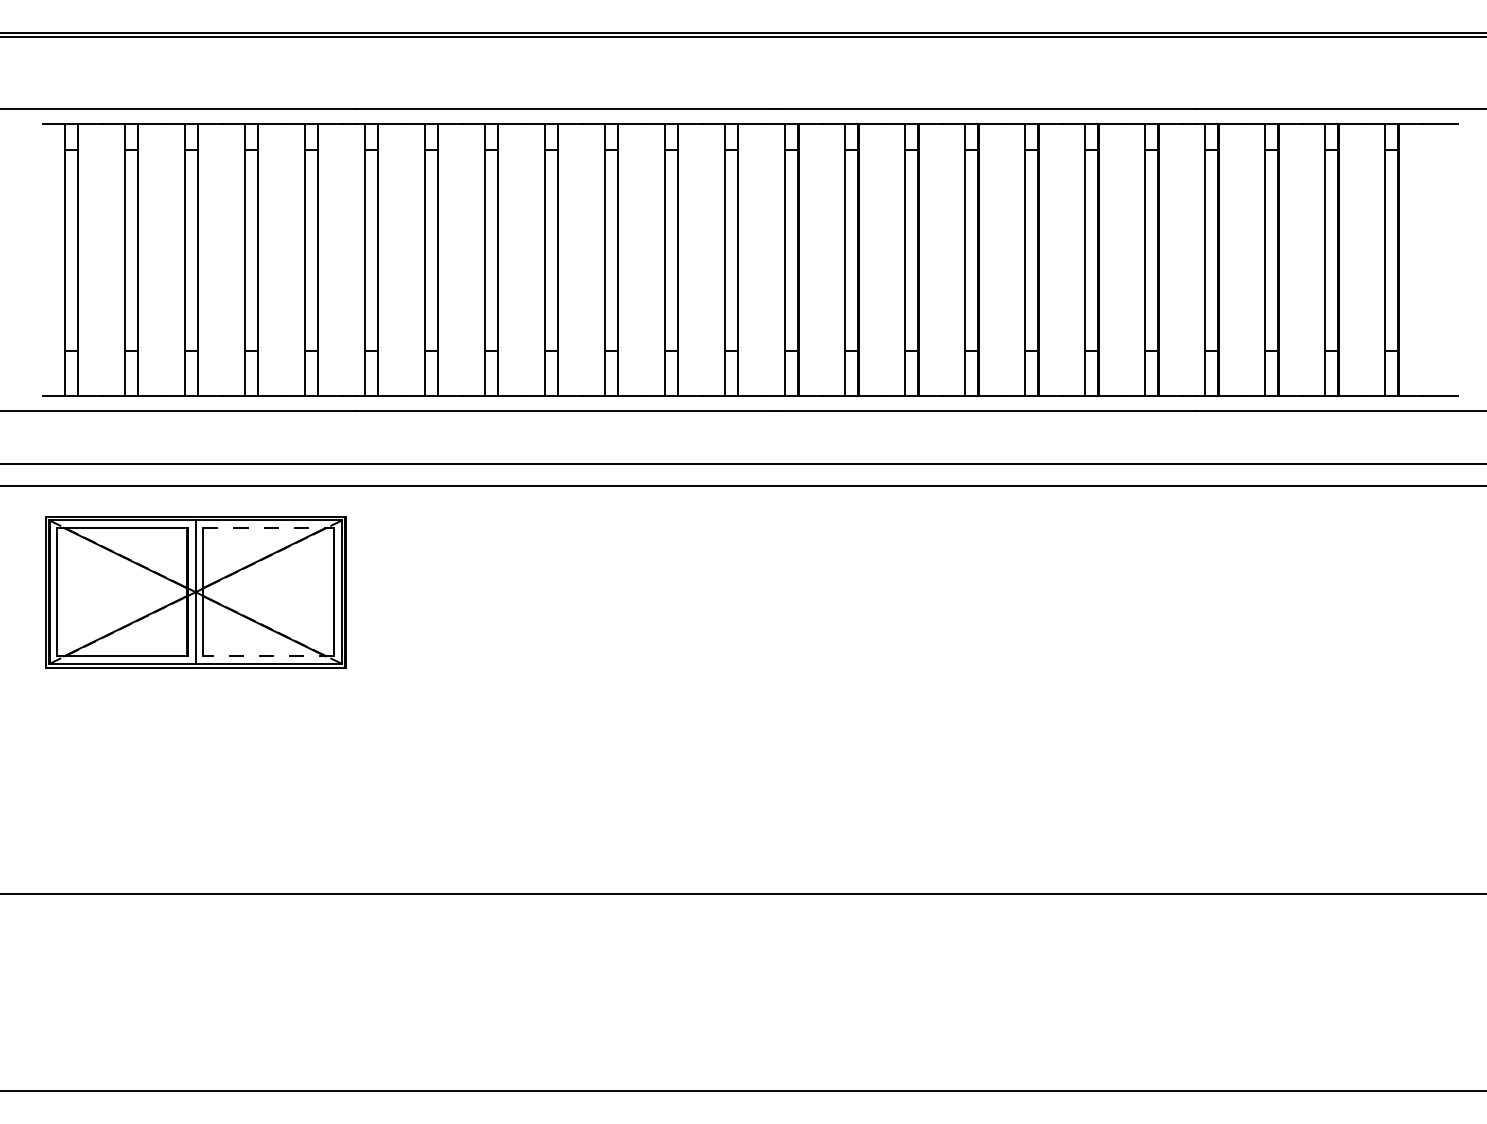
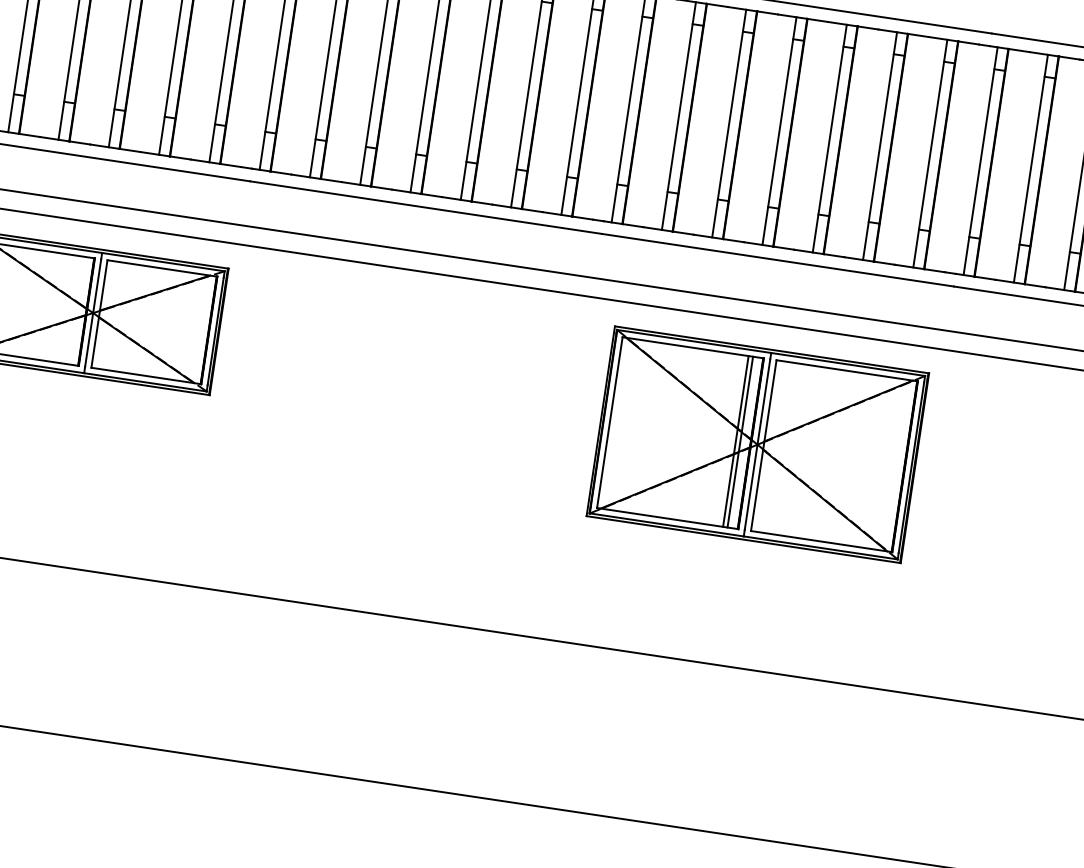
line: (268, 528) -> (162, 268), dashed -> solid
part: (994, 629) -> (757, 444), added
line: (268, 656) -> (146, 376), dashed -> solid

